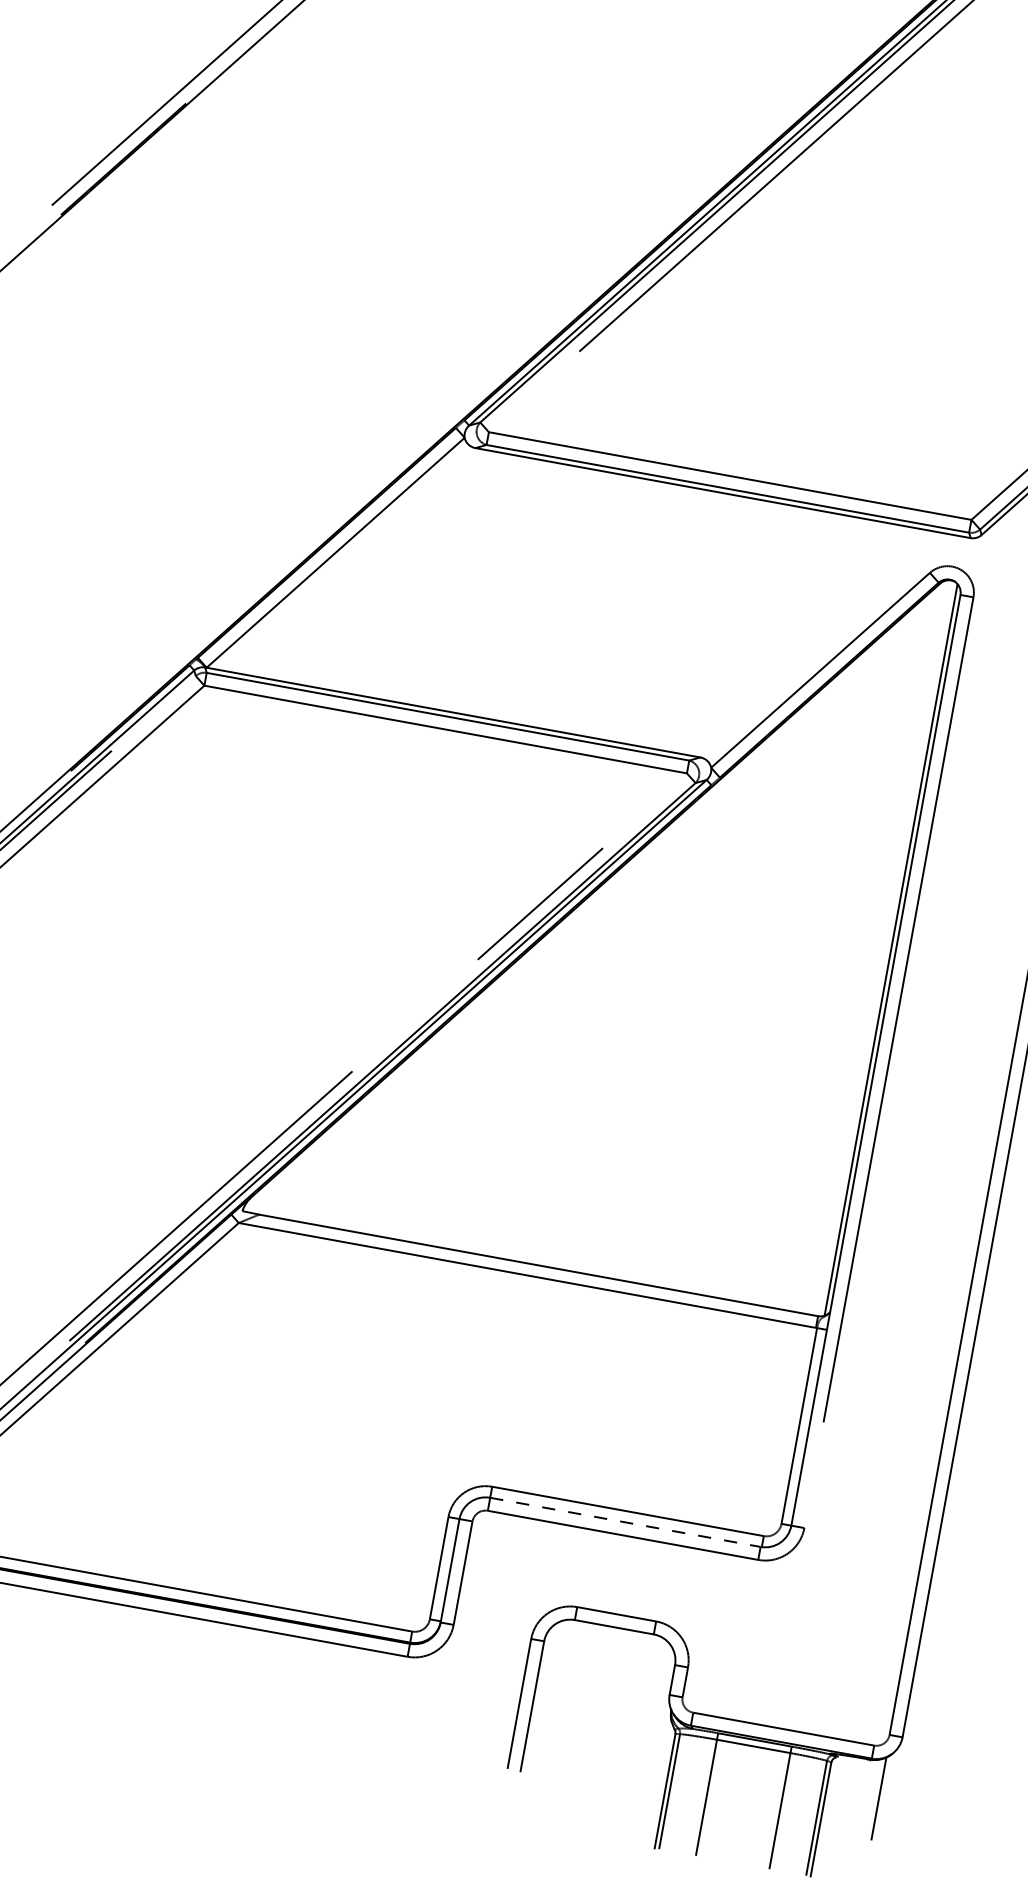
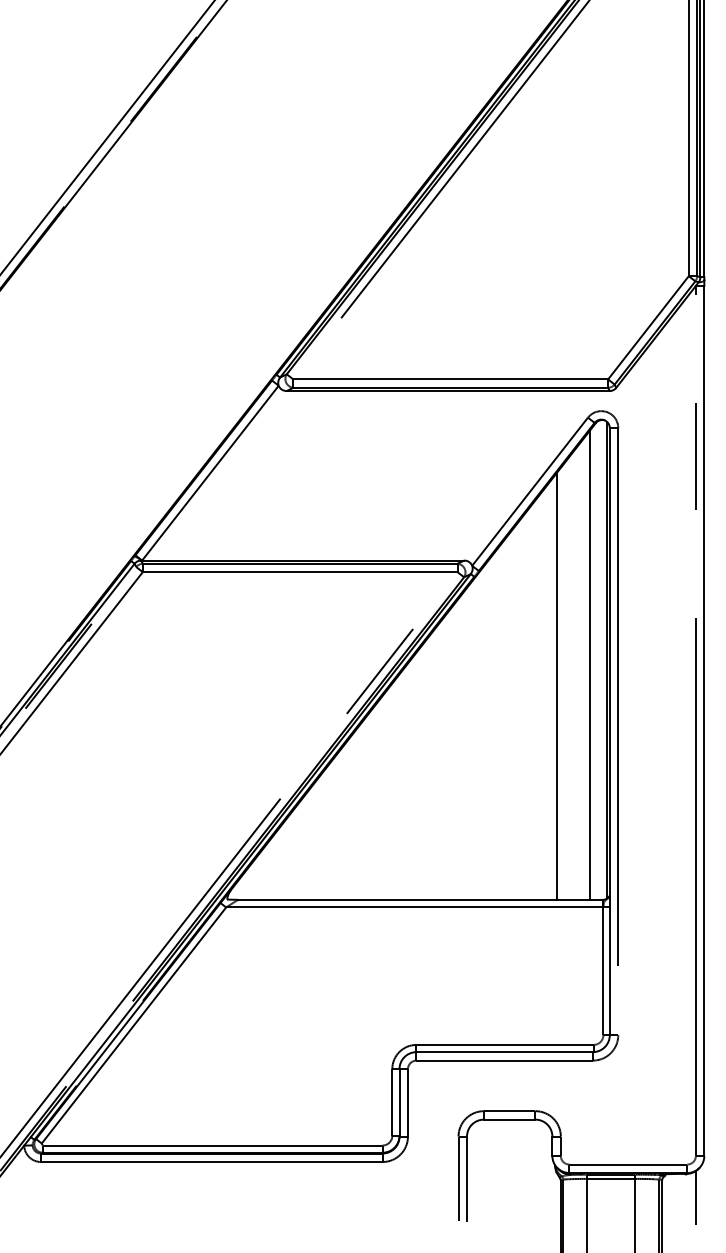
line: (863, 951) -> (589, 664), added
line: (808, 974) -> (557, 685), added
line: (626, 1523) -> (505, 1052), dashed -> solid

